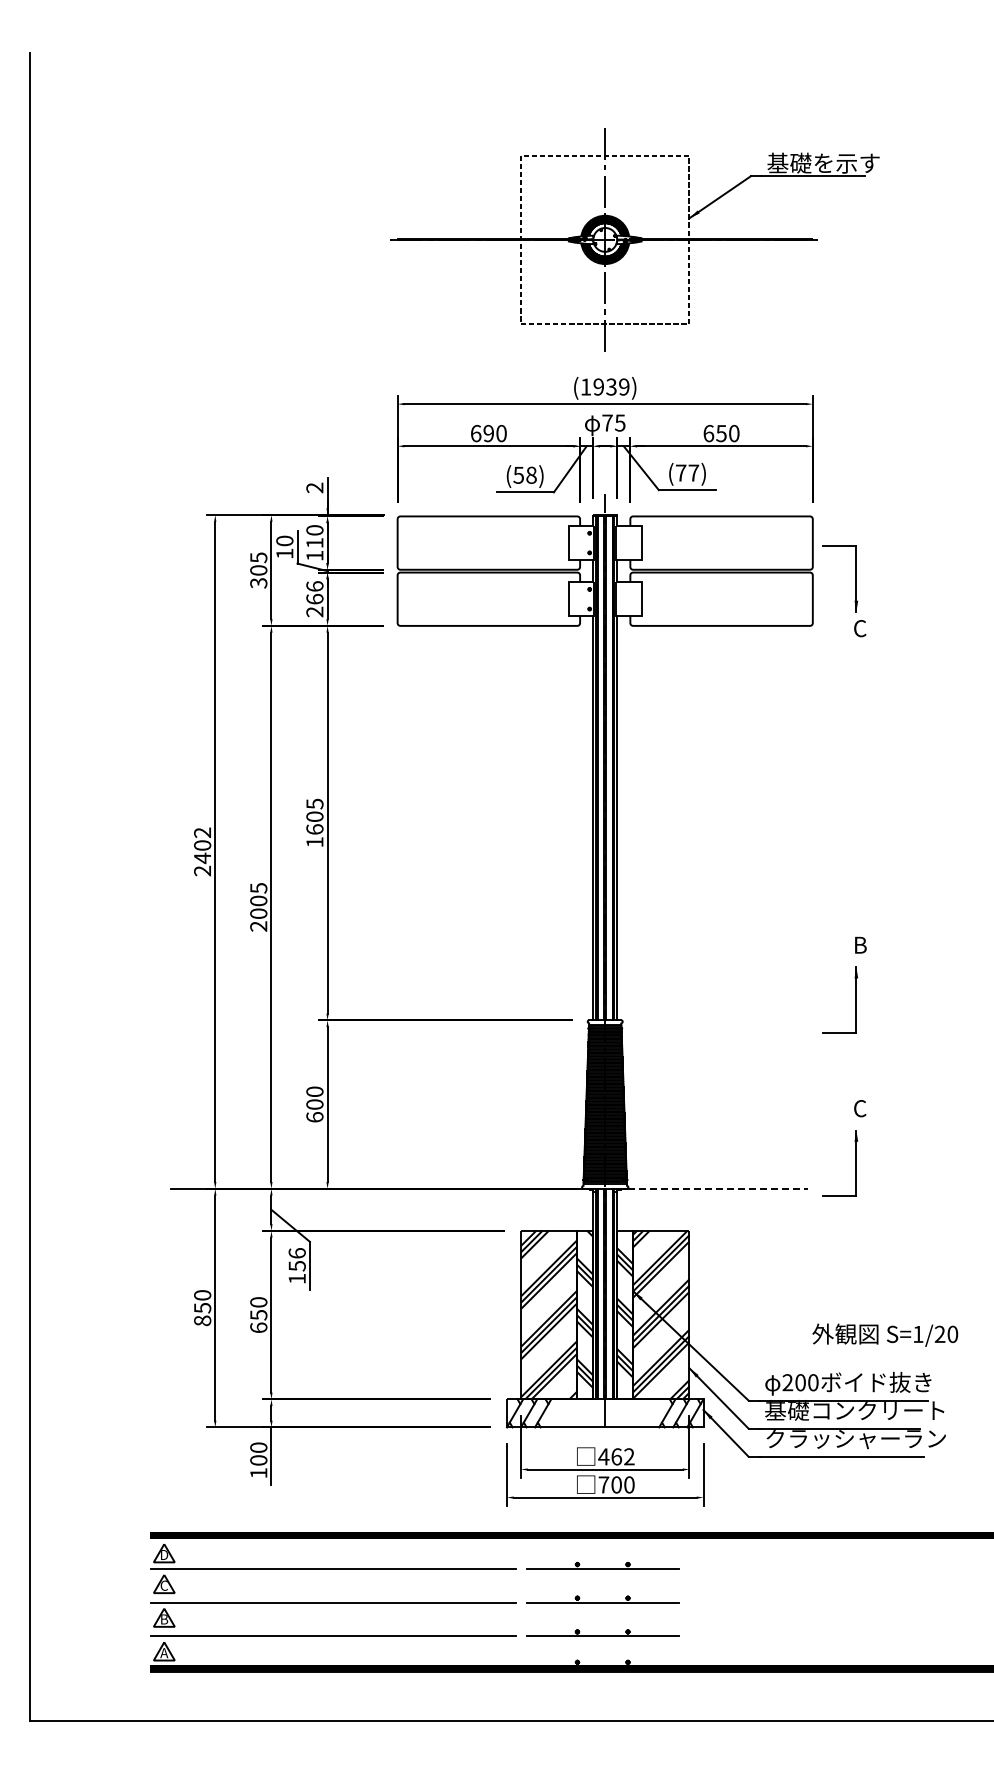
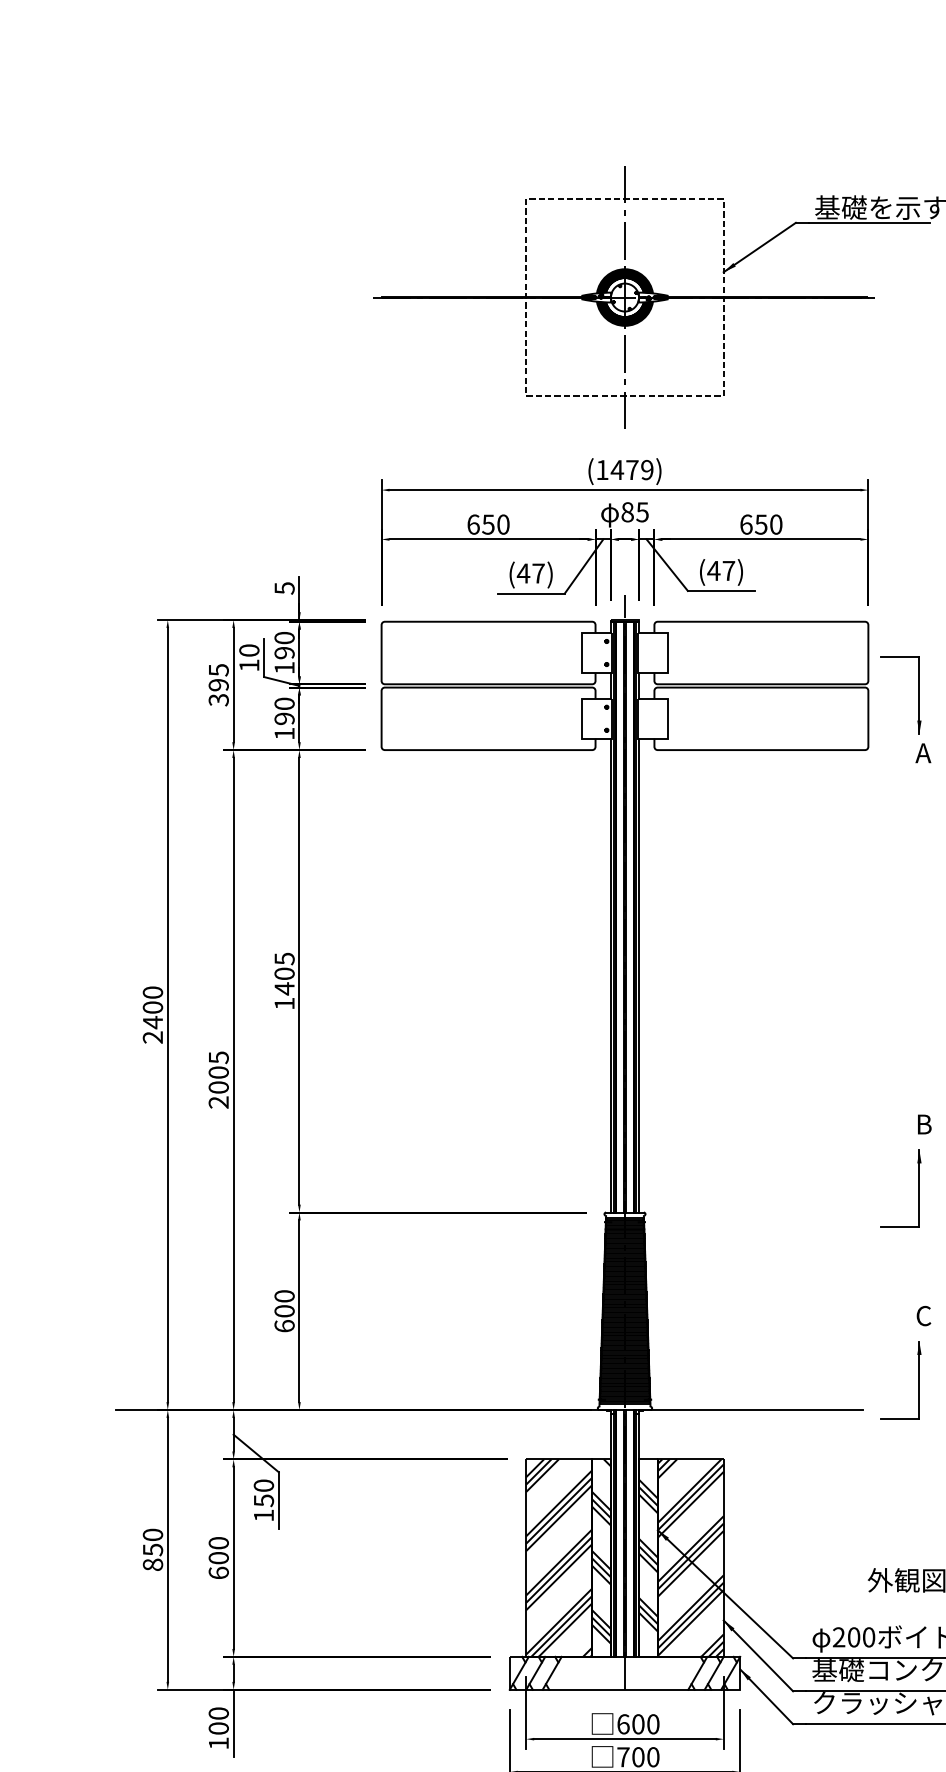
text: (604, 386) -> (624, 469), (1939) -> (1479)
text: (607, 422) -> (627, 511), 75 -> 85
text: (488, 433) -> (488, 524), 690 -> 650
text: (680, 472) -> (713, 570), (77) -> (47)
text: (524, 474) -> (530, 572), (58) -> (47)
text: (314, 487) -> (284, 587), 2 -> 5
text: (314, 543) -> (284, 653), 110 -> 190
text: (258, 570) -> (218, 685), 305 -> 395
text: (314, 599) -> (284, 719), 266 -> 190
text: (859, 628) -> (923, 753), C -> A
text: (314, 829) -> (284, 988), 1605 -> 1405
text: (202, 832) -> (152, 992), 2402 -> 2400
line: (712, 1188) -> (750, 1409), dashed -> solid
text: (296, 1253) -> (263, 1485), 156 -> 150
text: (258, 1314) -> (218, 1557), 650 -> 600
text: (616, 1456) -> (638, 1723), 462 -> 600

